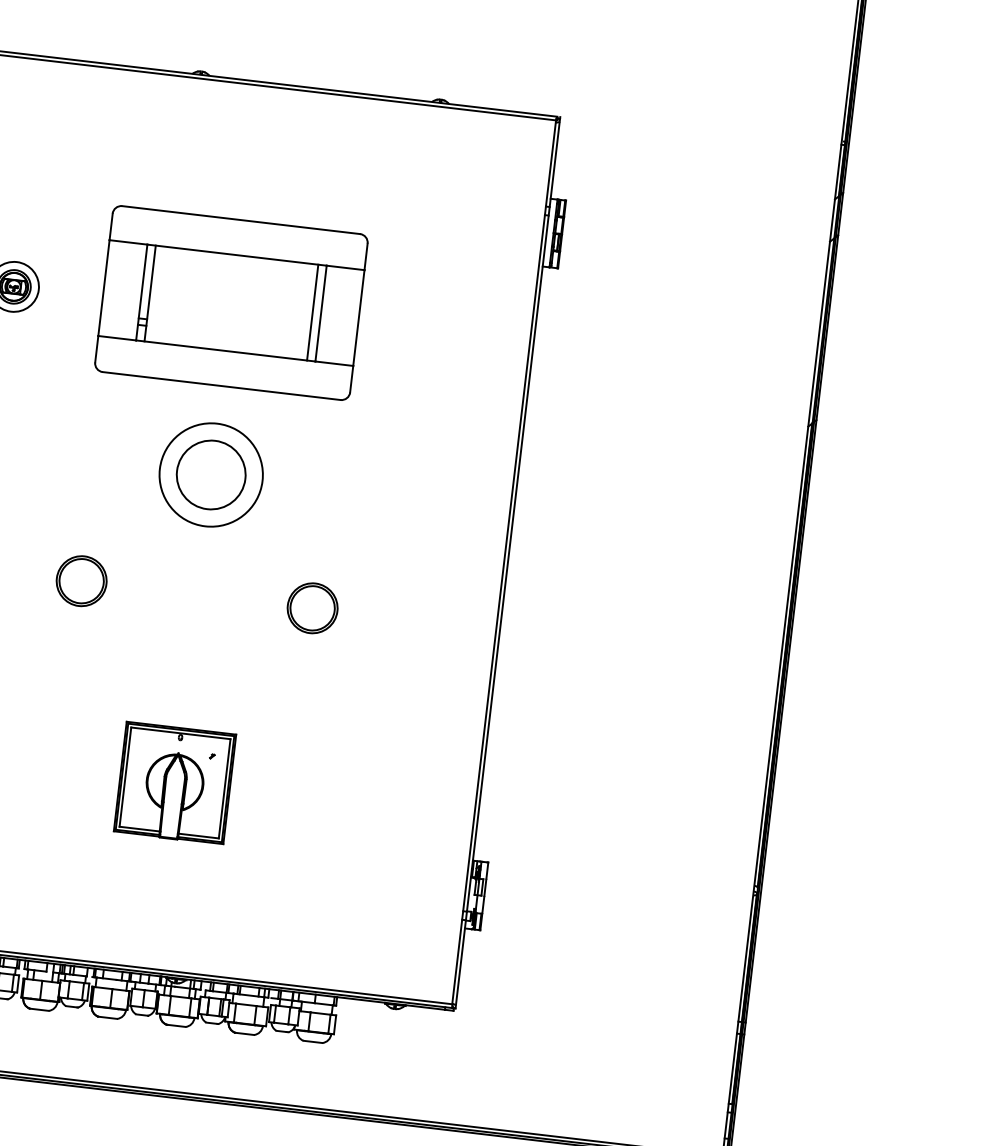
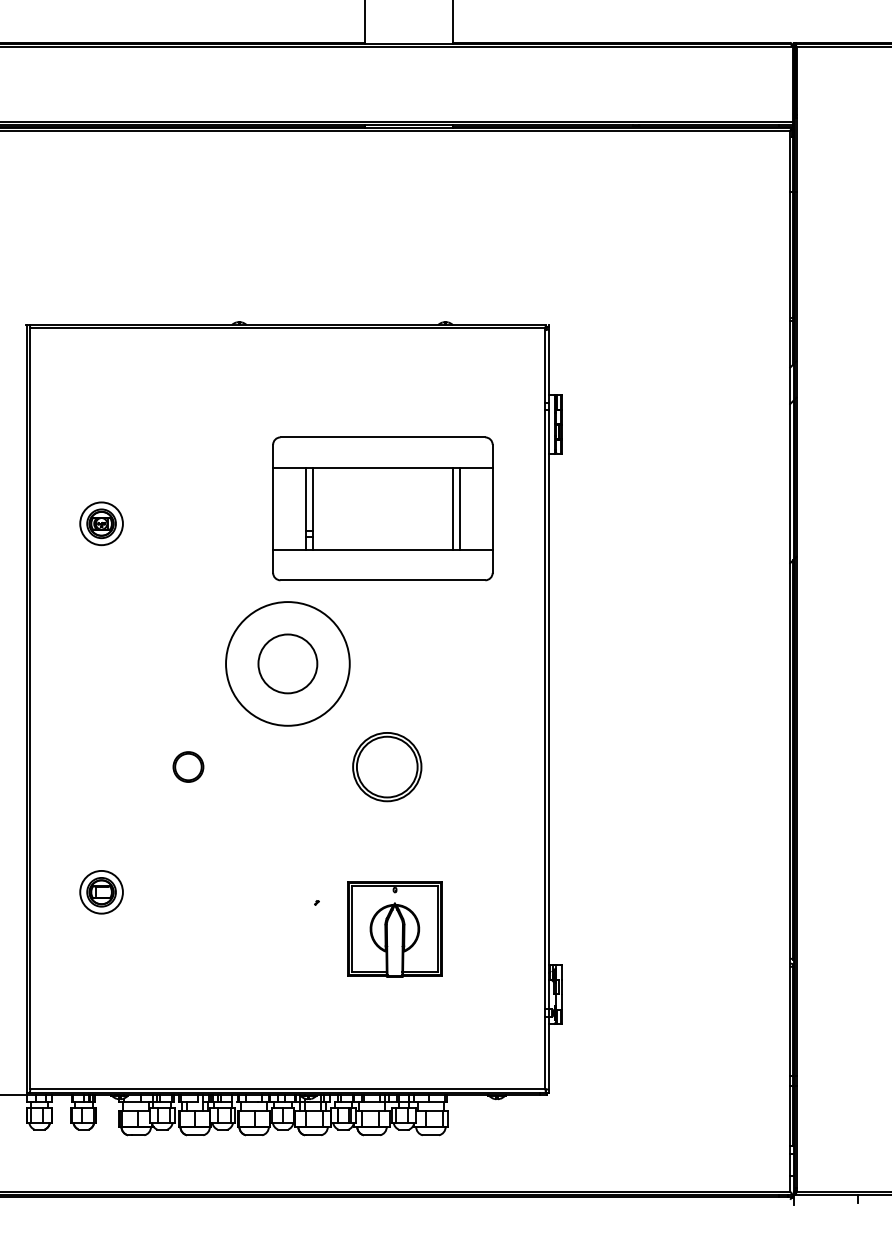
part: (231, 302) -> (382, 508), moved
circle: (210, 474) -> (287, 663), size x1.4
part: (81, 580) -> (188, 766), size x0.7
part: (312, 607) -> (387, 766), size x1.6
part: (174, 783) -> (394, 929), moved

